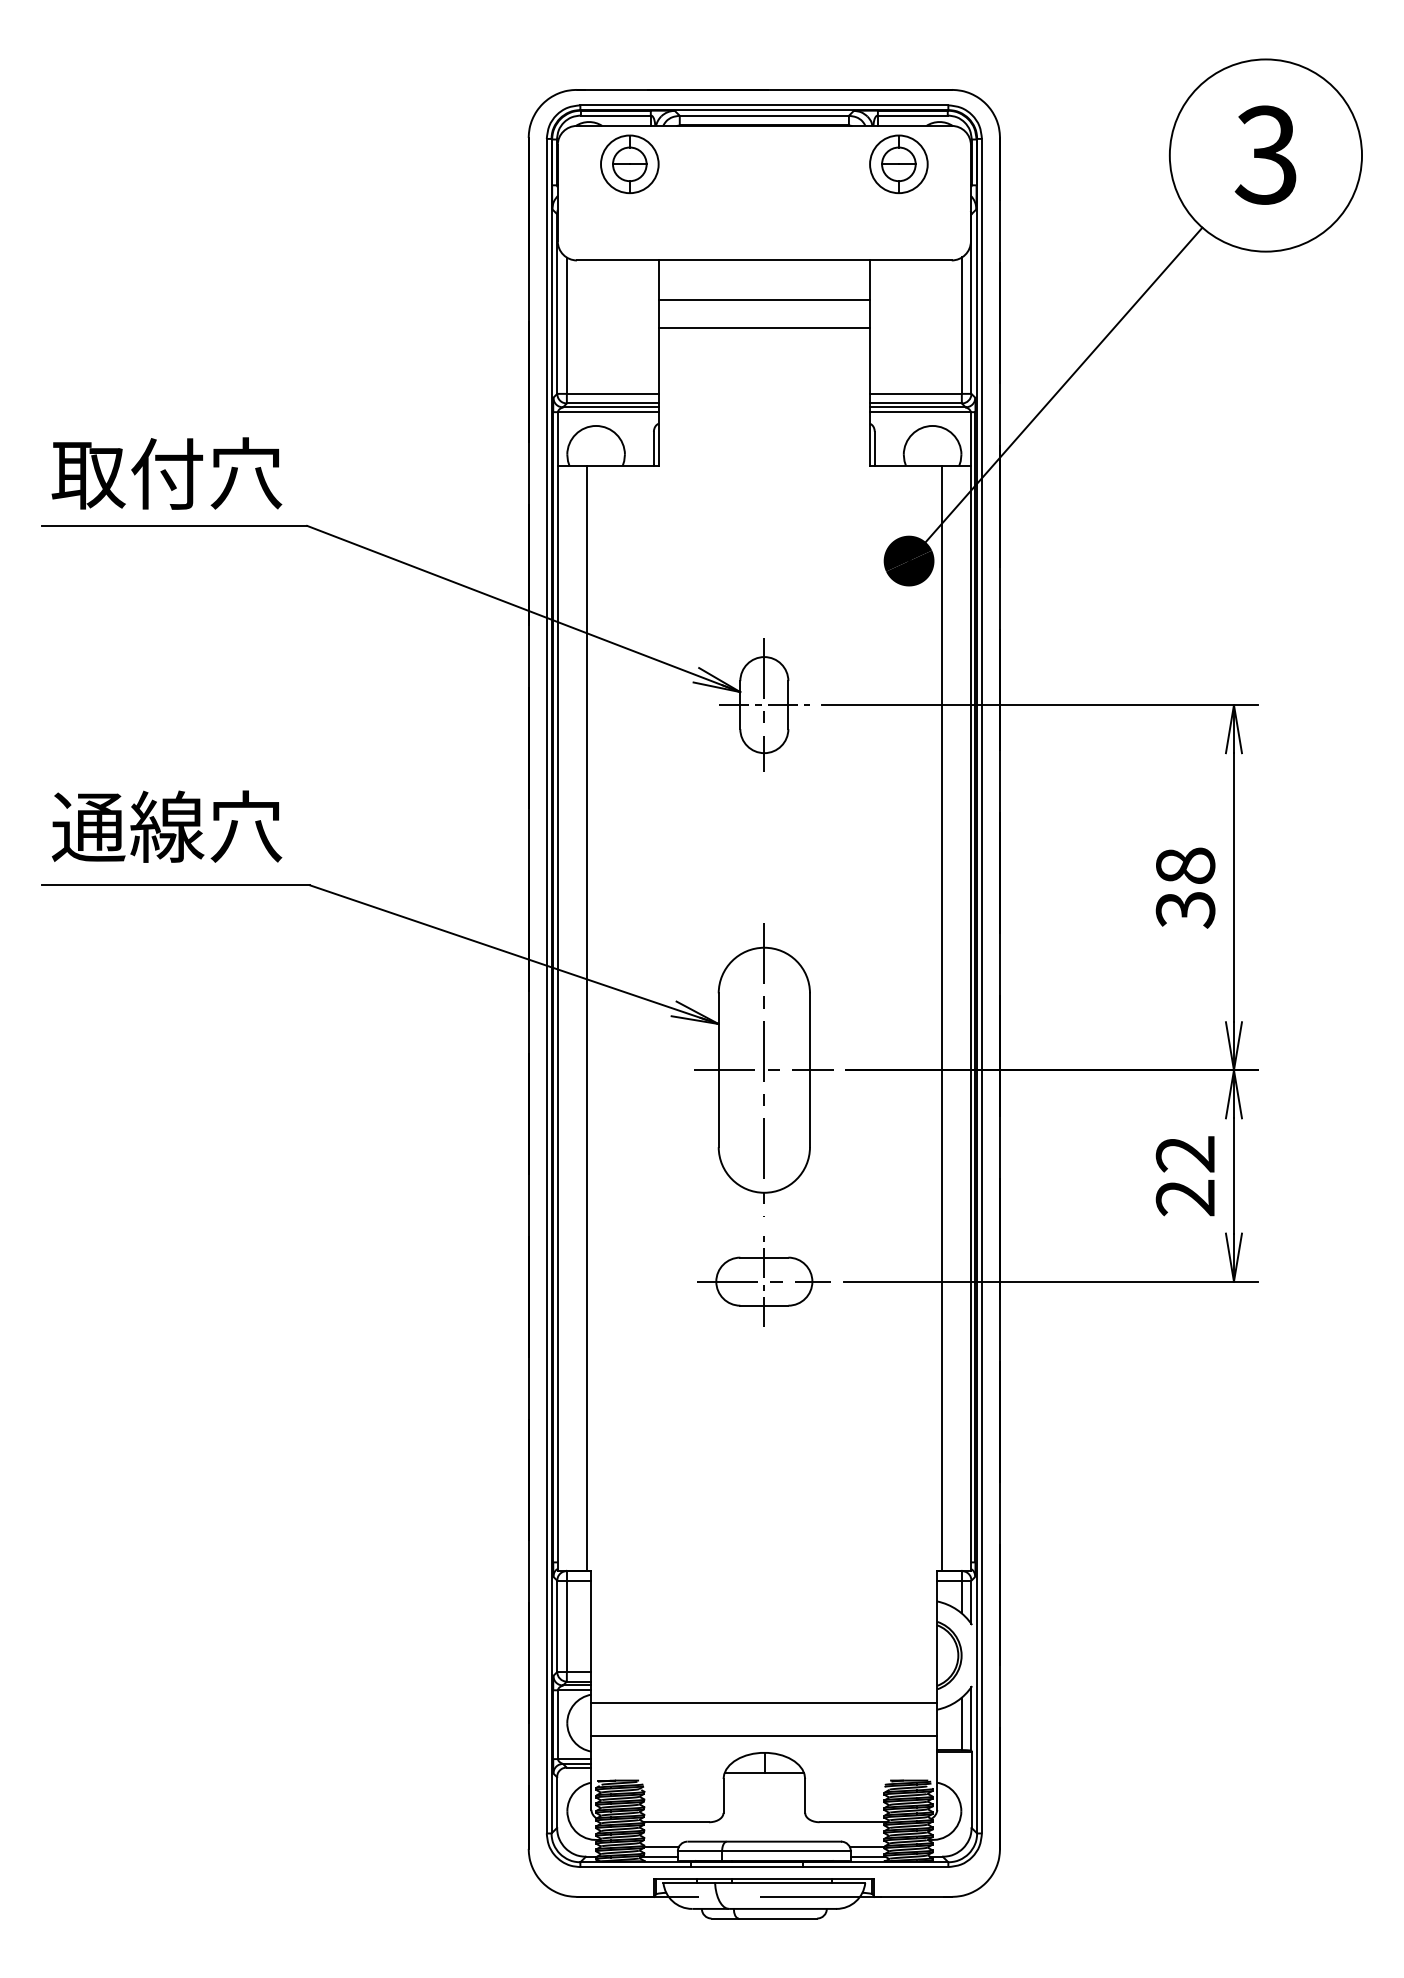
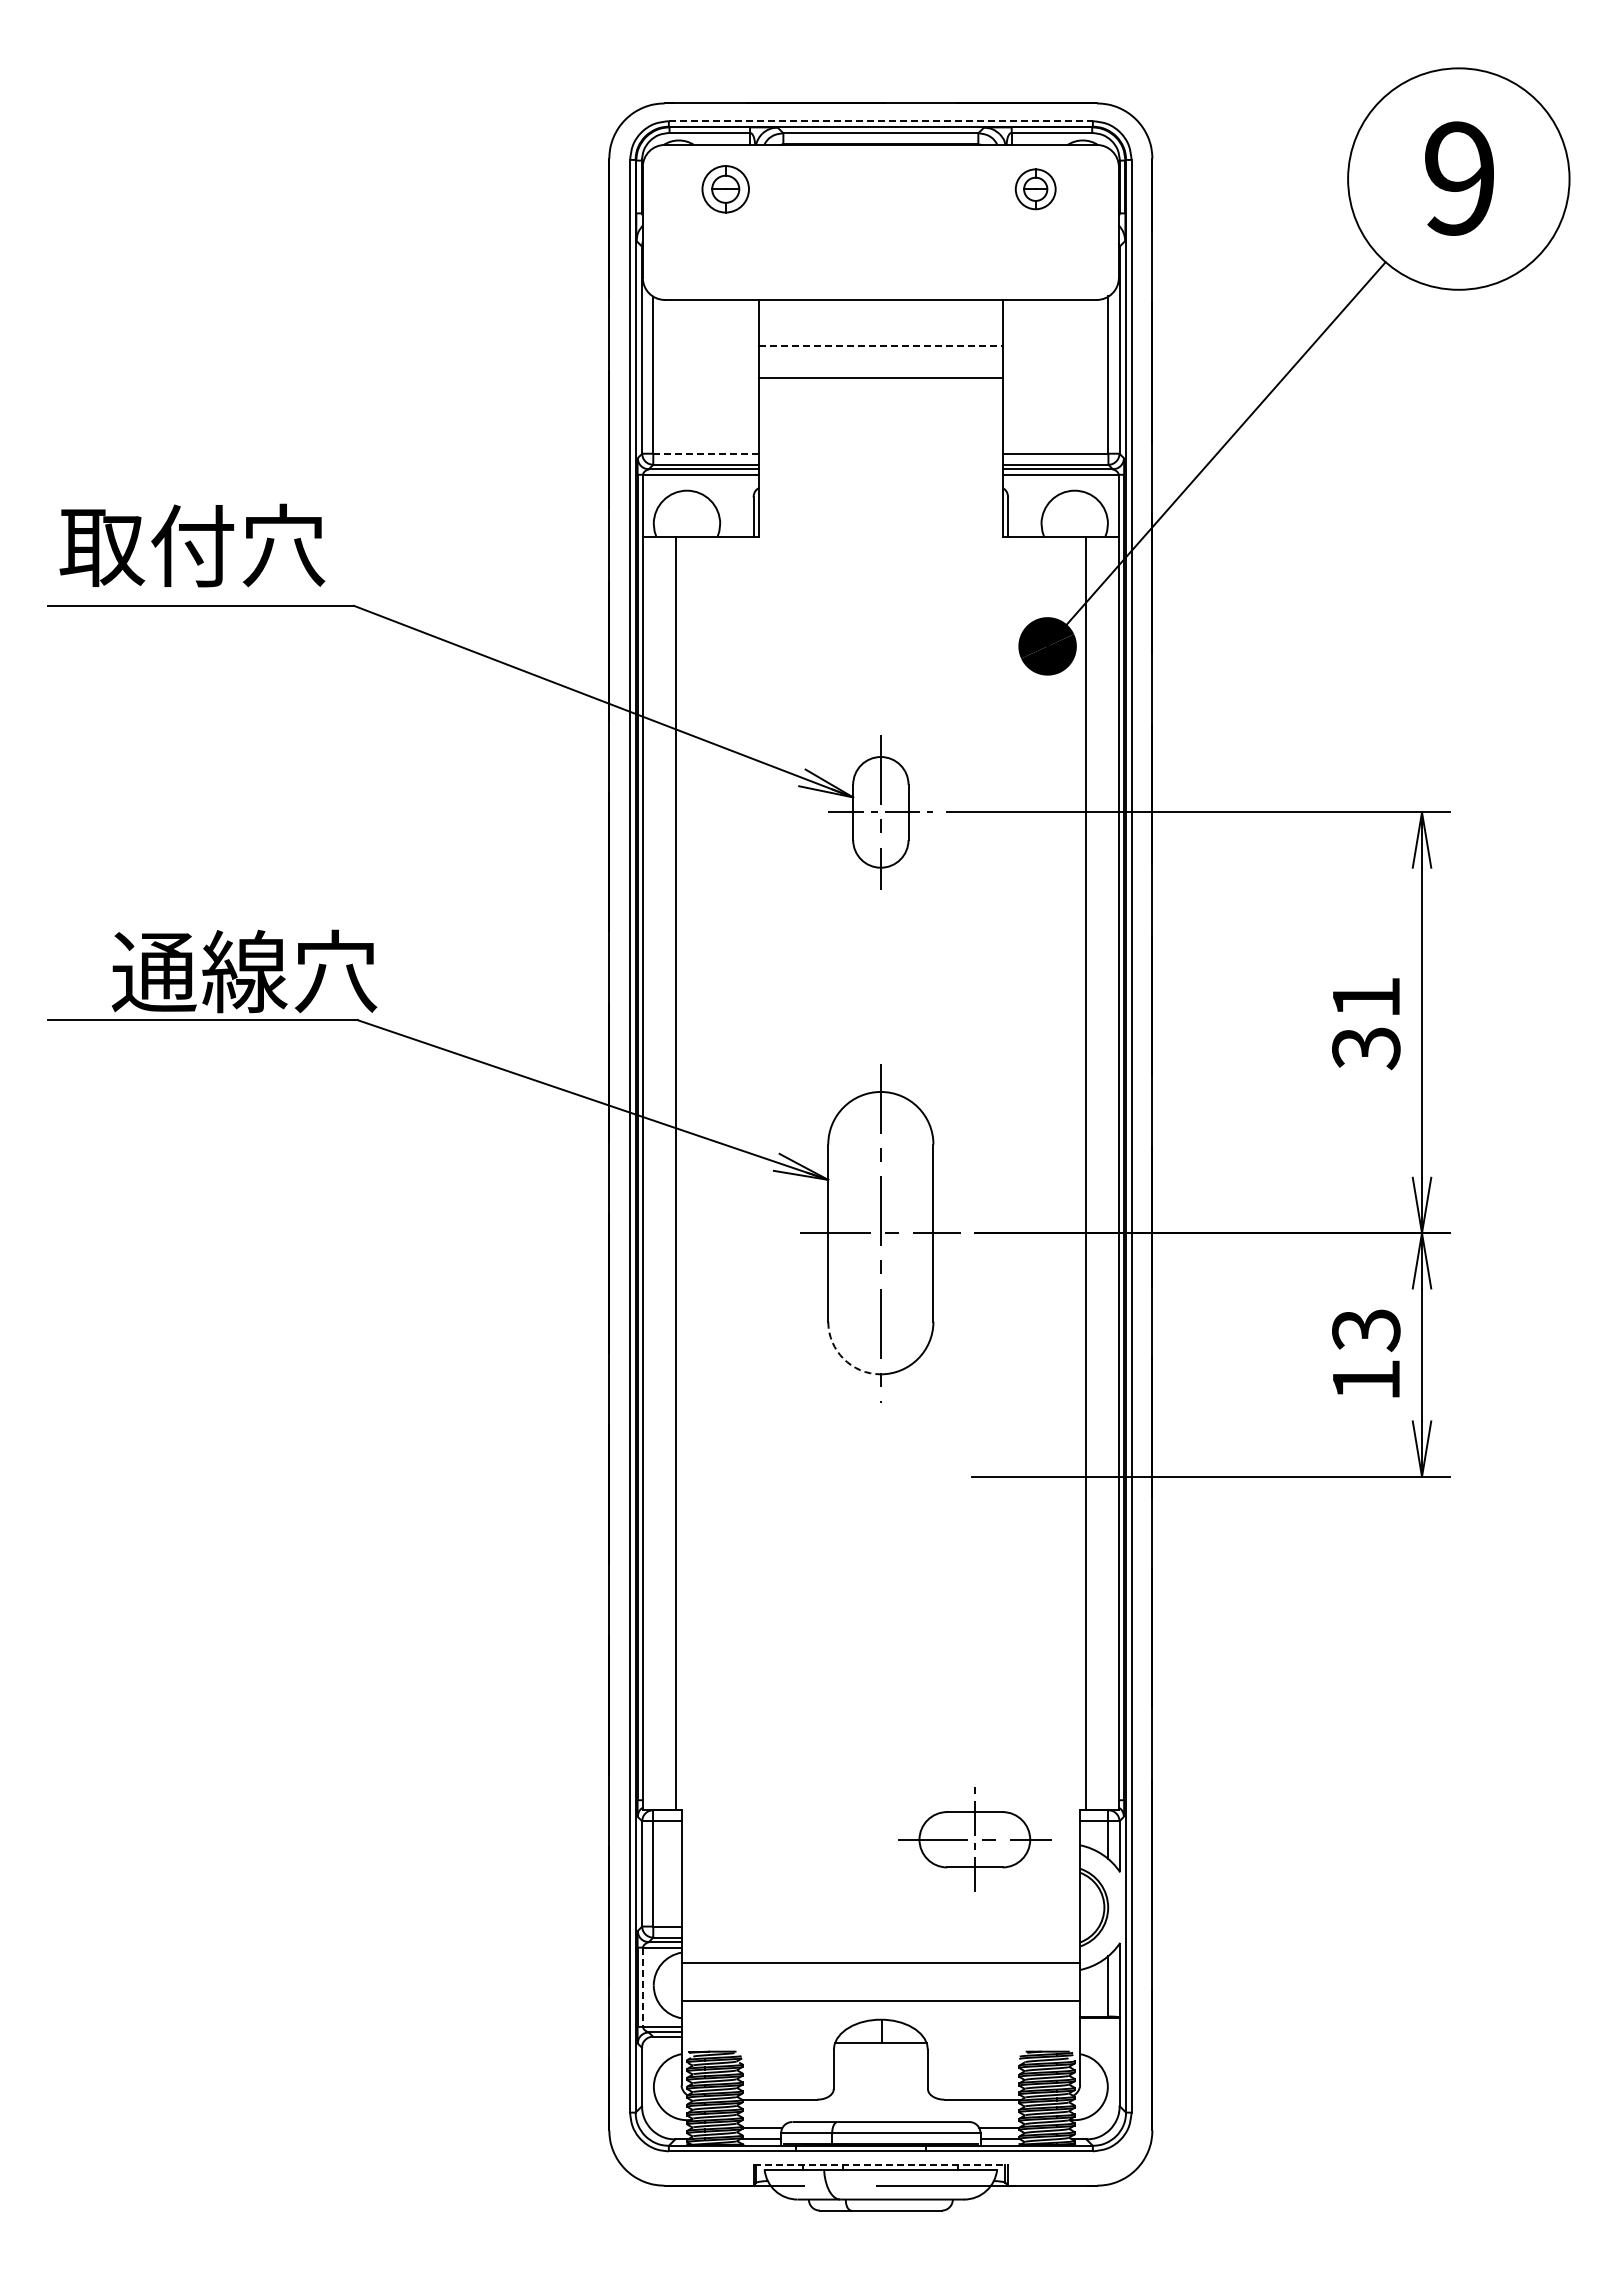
line: (764, 105) -> (881, 121), solid -> dashed
text: (1265, 155) -> (1458, 178), 3 -> 9
part: (629, 164) -> (725, 189), size x0.7
part: (898, 164) -> (1035, 189), size x0.6
line: (764, 299) -> (880, 345), solid -> dashed
line: (613, 393) -> (706, 453), solid -> dashed
text: (167, 826) -> (244, 971), moved
text: (1185, 865) -> (1366, 997), 38 -> 31
text: (1185, 1176) -> (1366, 1355), 22 -> 13
arc: (731, 1179) -> (843, 1358), solid -> dashed
part: (764, 1281) -> (974, 1839), moved
line: (558, 1724) -> (643, 1987), solid -> dashed
line: (764, 1878) -> (880, 2164), solid -> dashed

